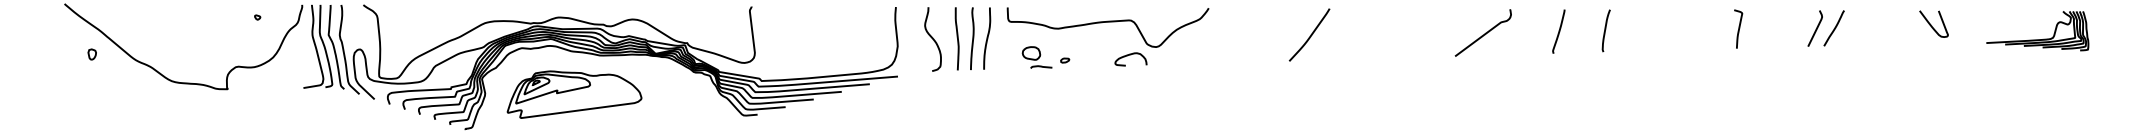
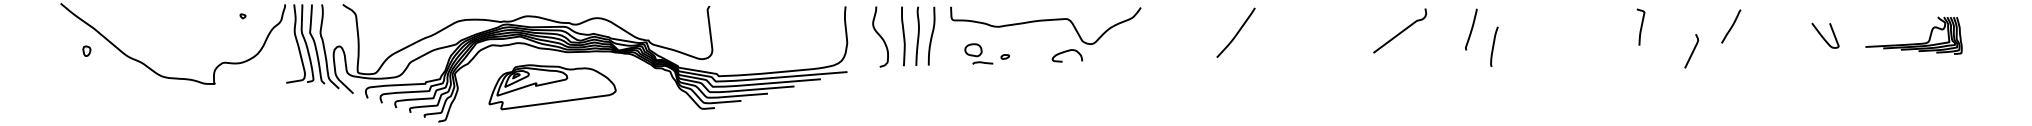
curve: (1931, 24) -> (1823, 36), moved
curve: (1815, 29) -> (1691, 52), moved
curve: (1605, 30) -> (1493, 46), moved
part: (2037, 39) -> (1913, 43), moved
part: (574, 94) -> (552, 87), moved

